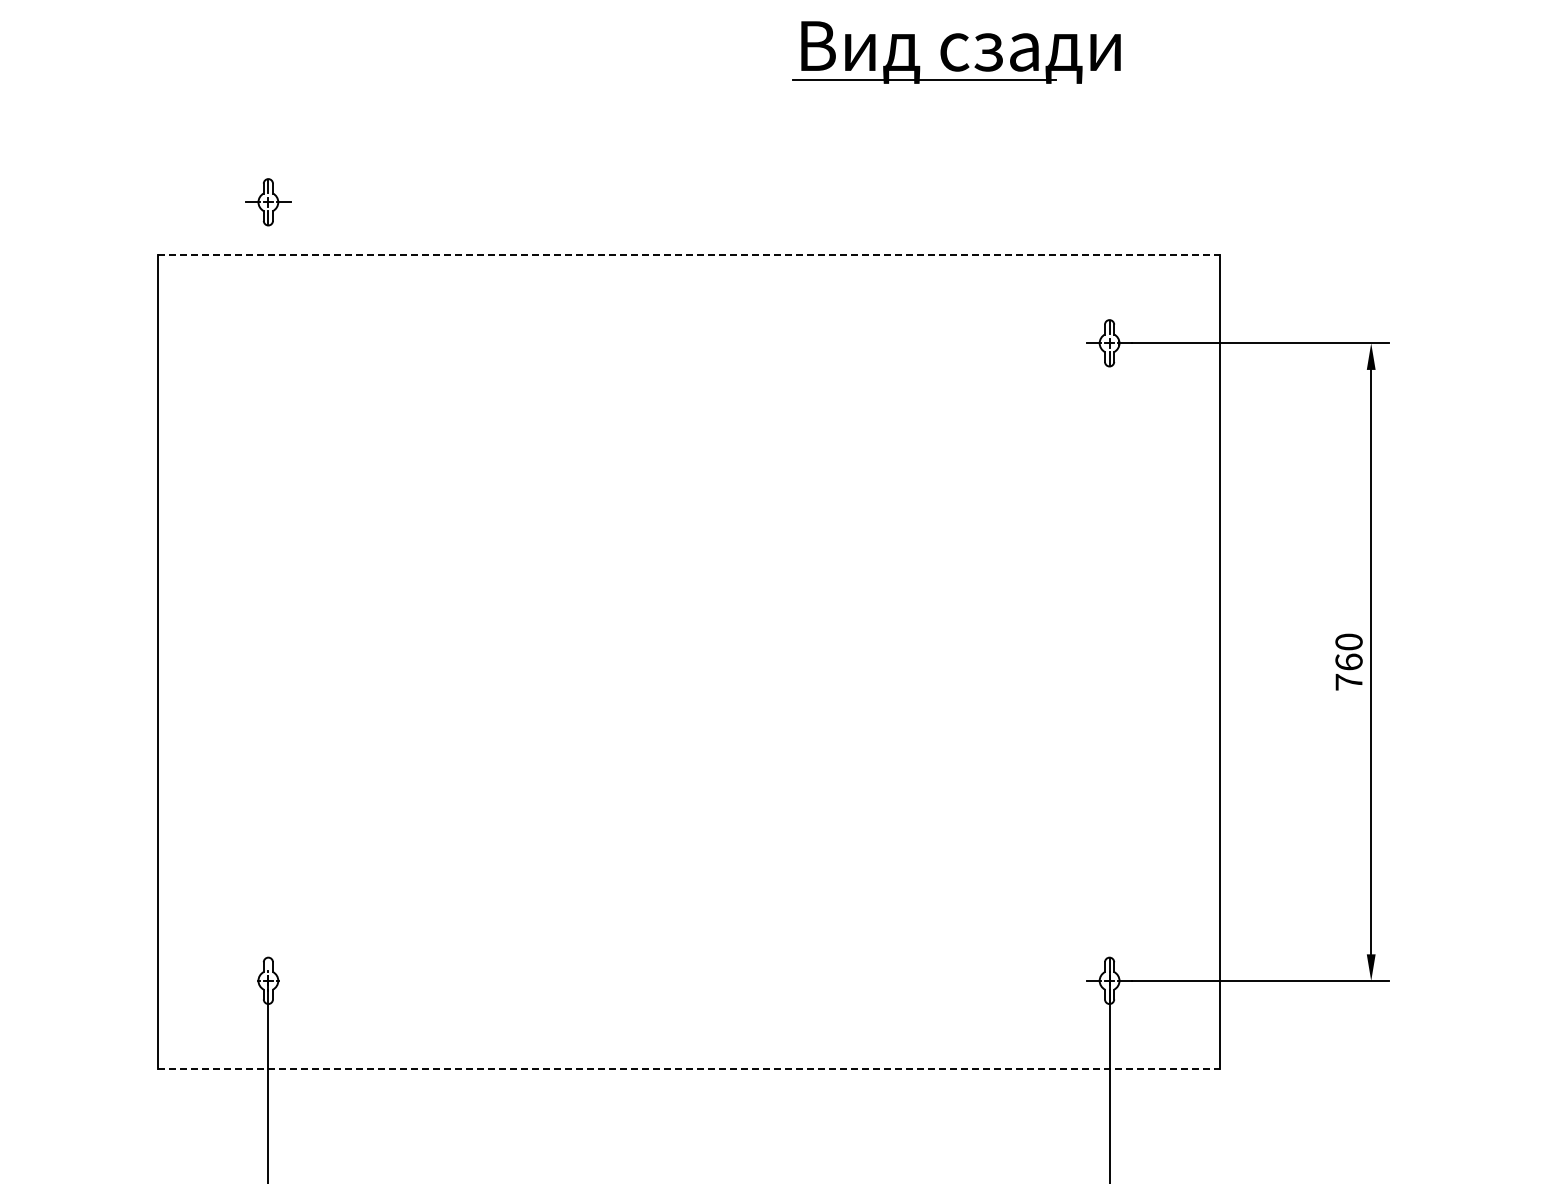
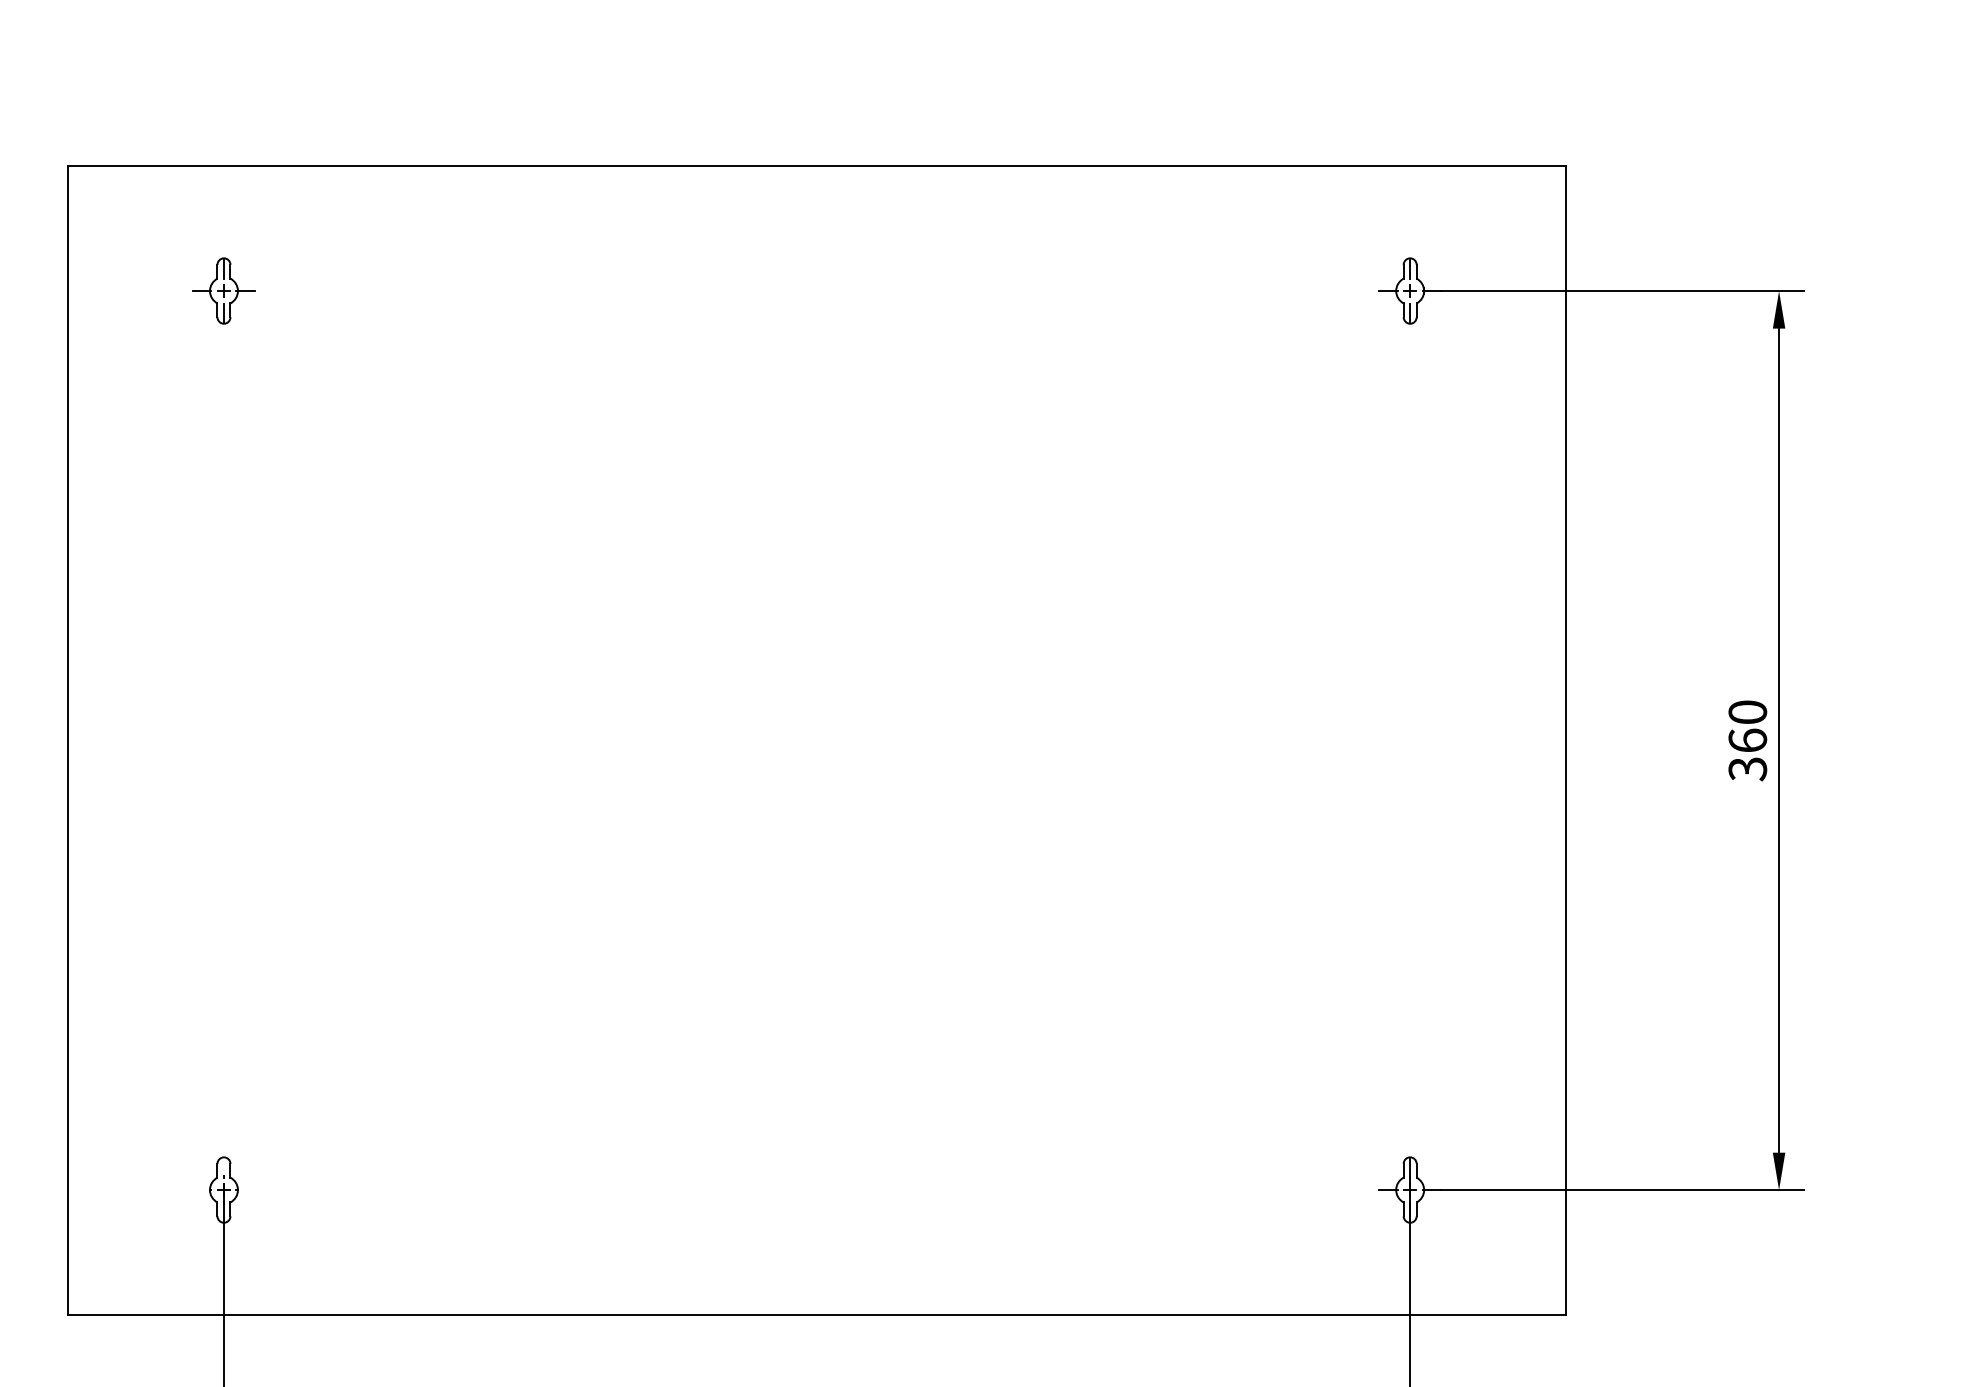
part: (268, 202) -> (224, 291), moved
line: (689, 254) -> (817, 165), dashed -> solid
text: (1348, 681) -> (1747, 767), 760 -> 360
line: (689, 1069) -> (817, 1315), dashed -> solid

